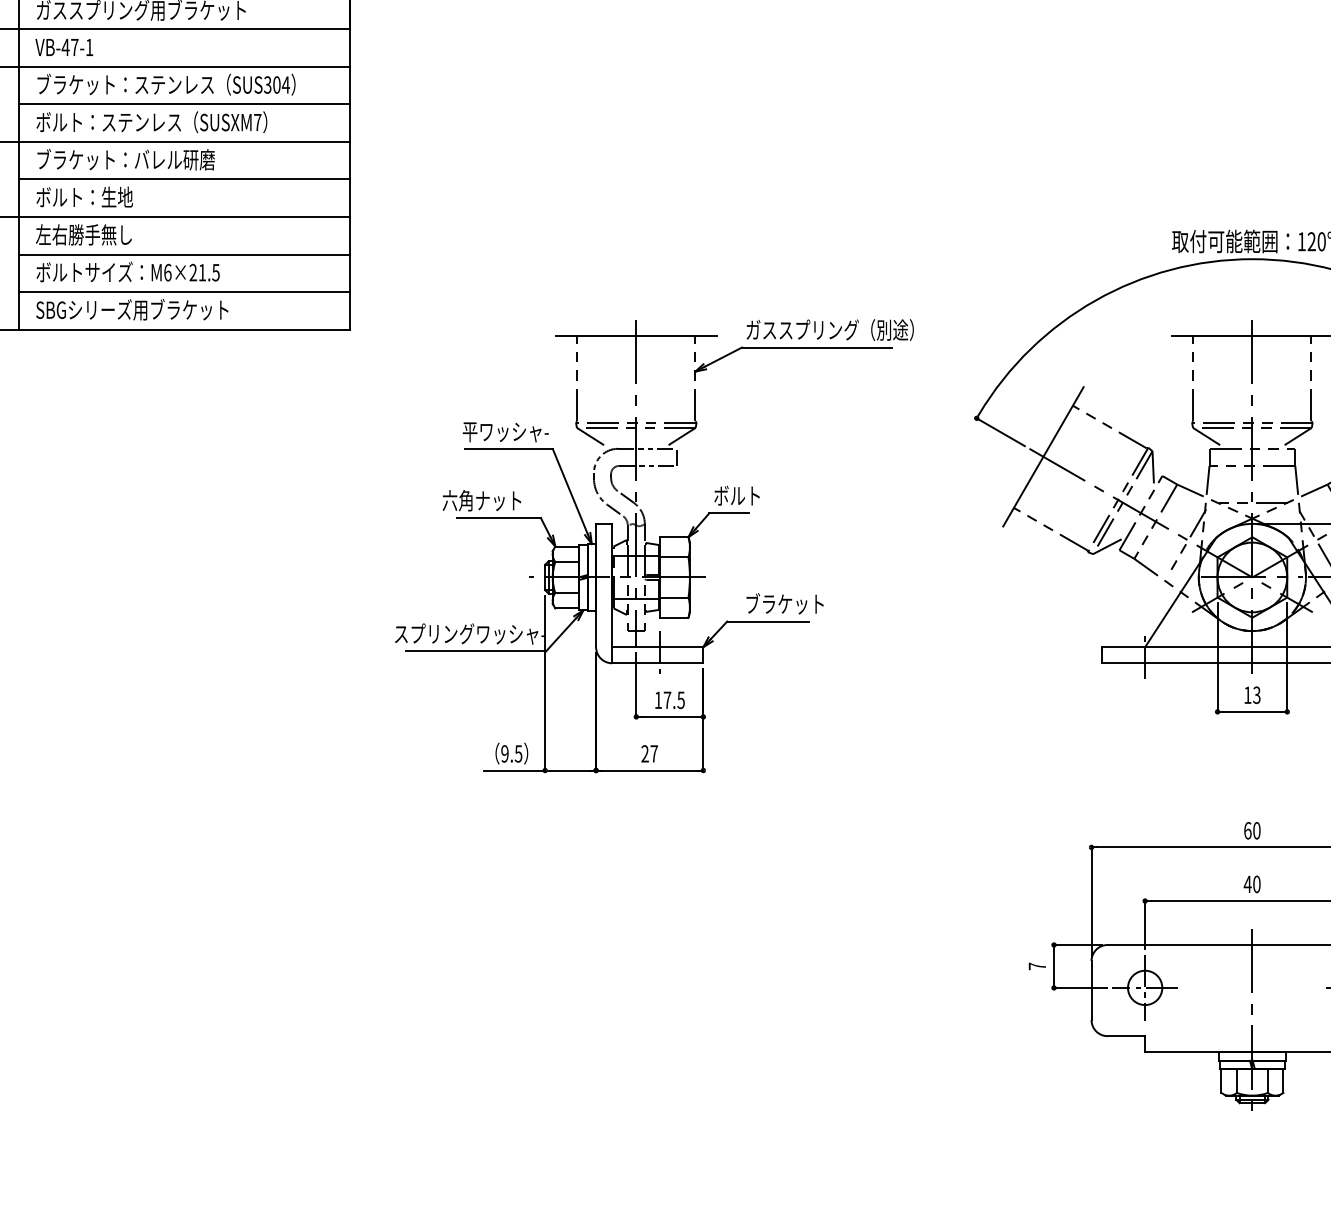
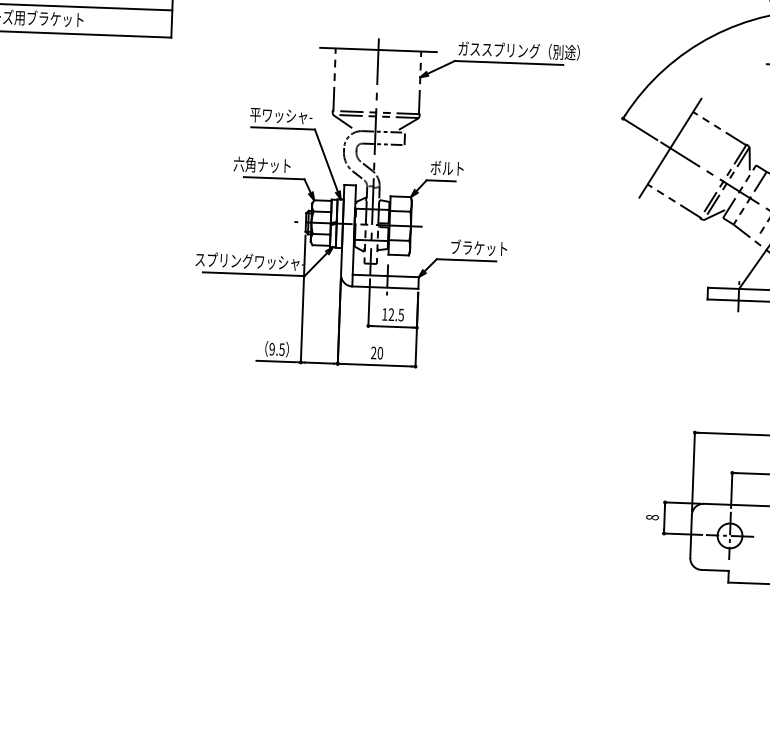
text: (667, 699) -> (391, 314), 17.5 -> 12.5
text: (653, 753) -> (379, 352), 27 -> 20
text: (1037, 966) -> (652, 517), 7 -> 8

